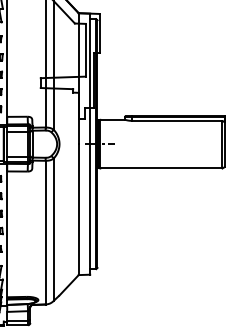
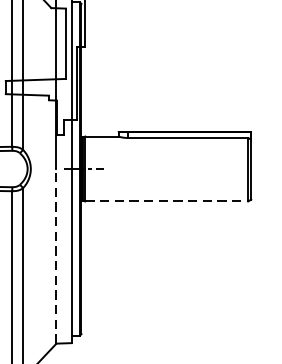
line: (161, 168) -> (166, 201), solid -> dashed
line: (78, 209) -> (56, 256), solid -> dashed

